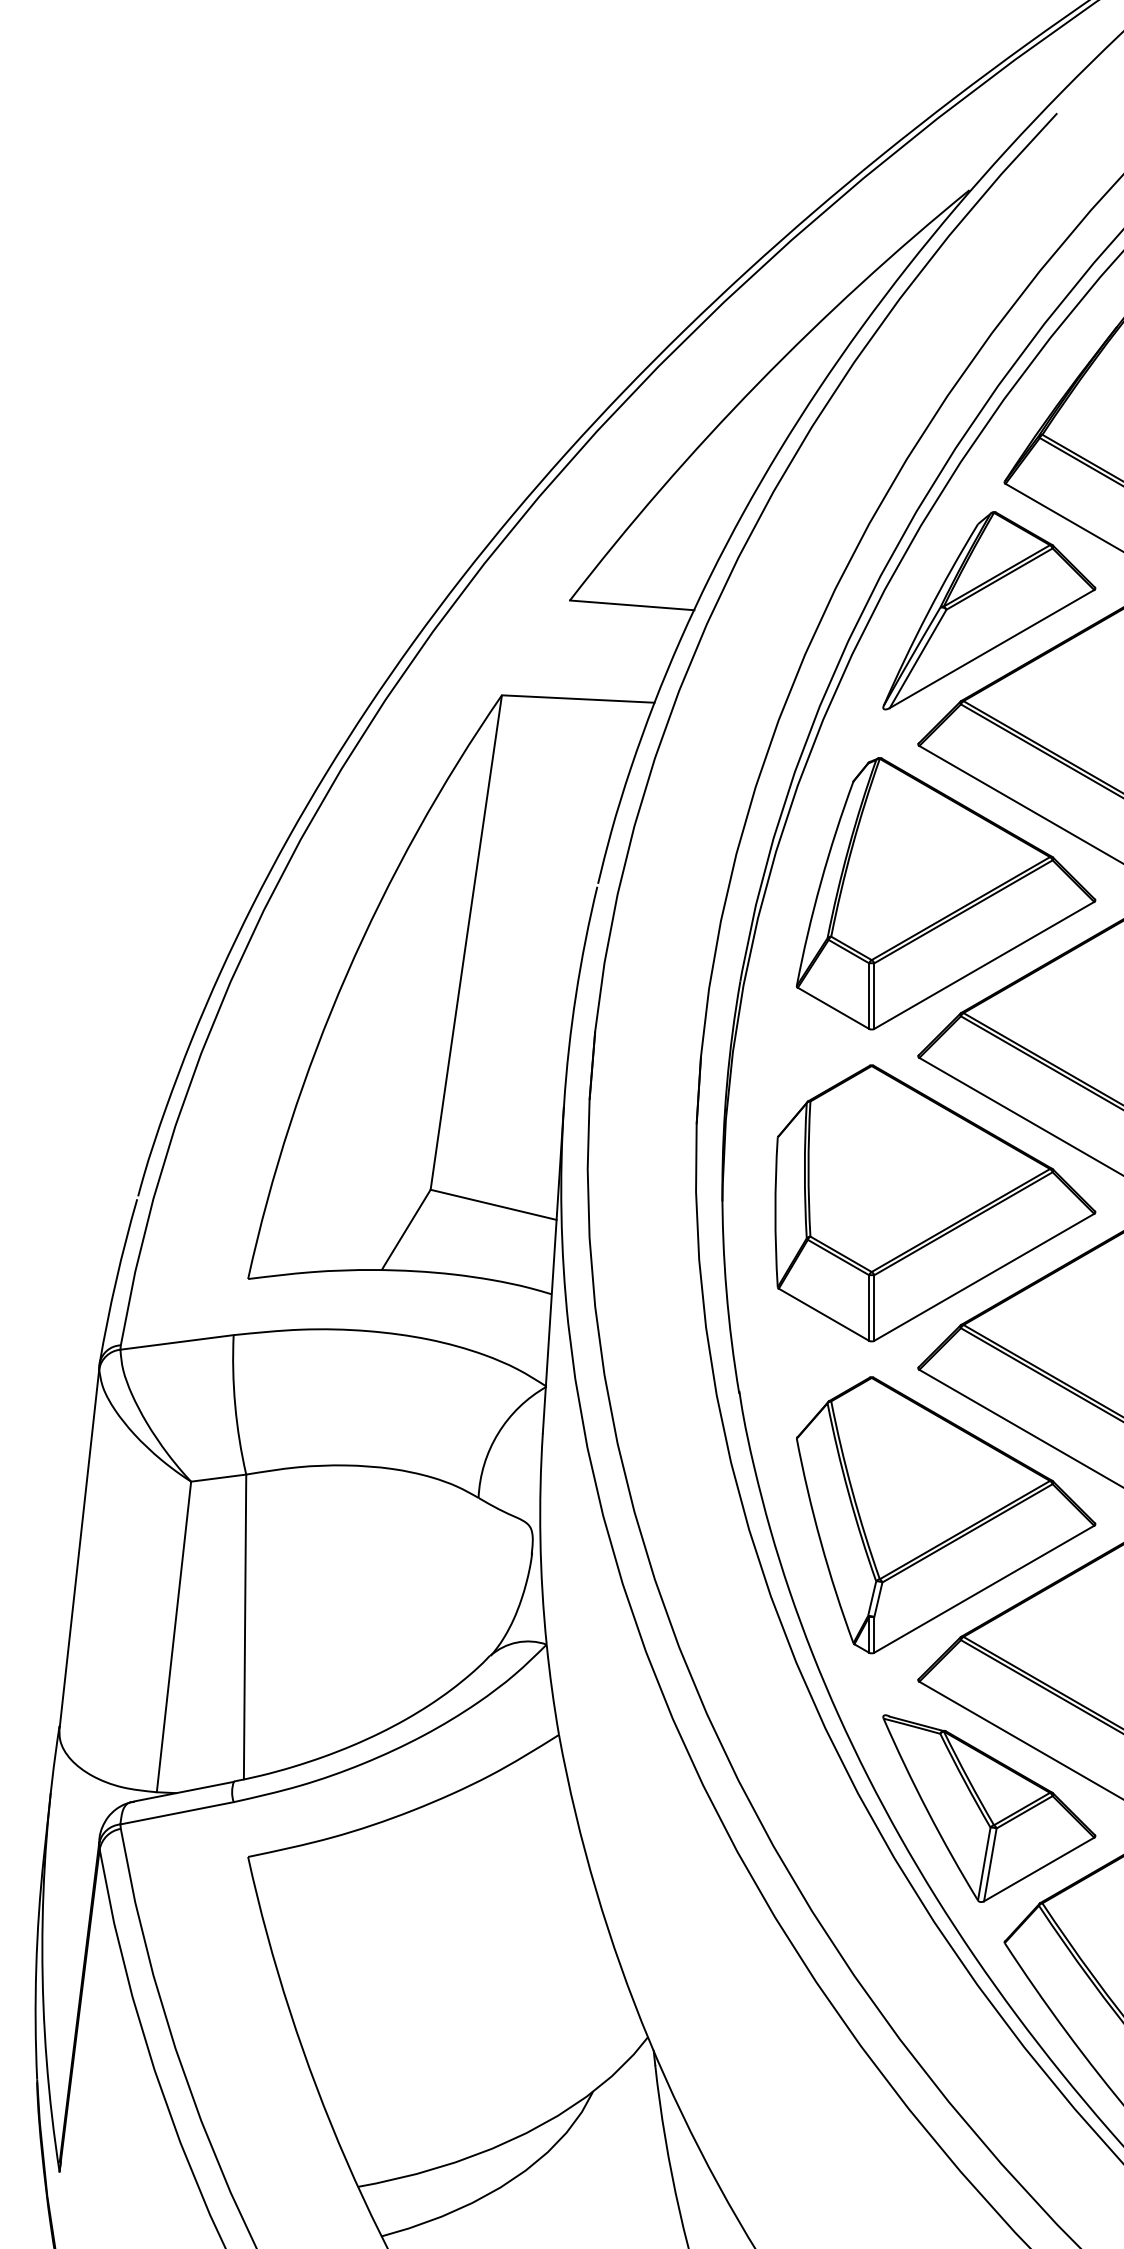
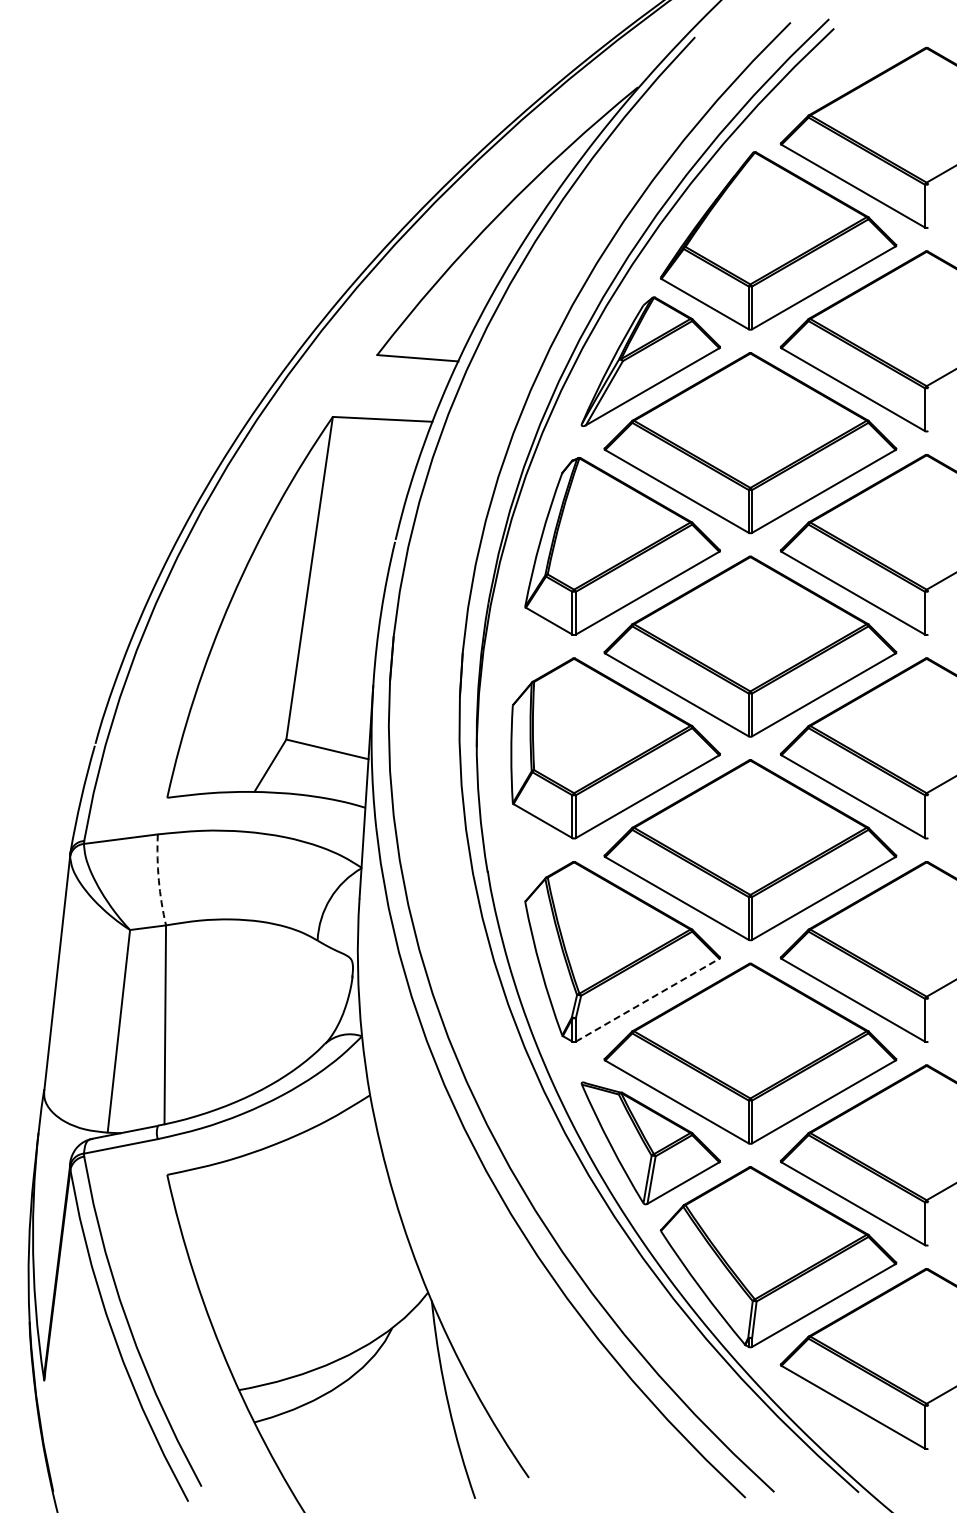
arc: (234, 1405) -> (158, 880), solid -> dashed
line: (984, 1589) -> (647, 1000), solid -> dashed

